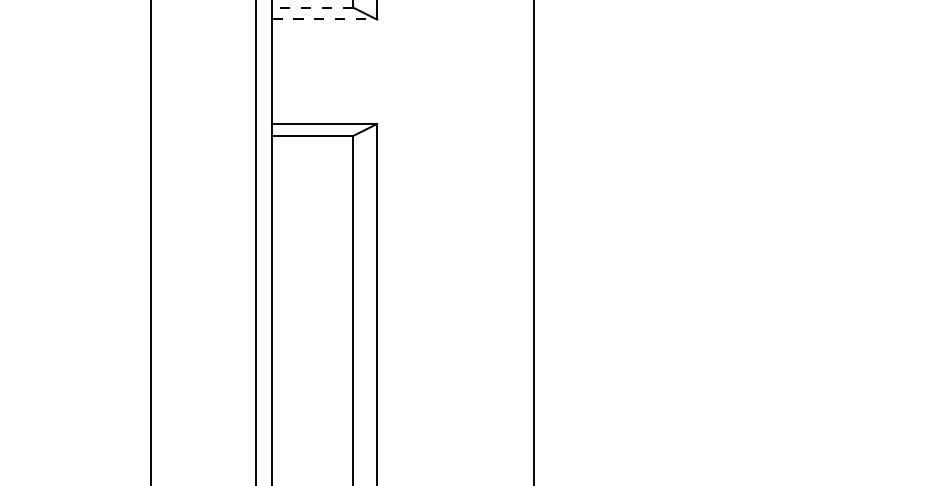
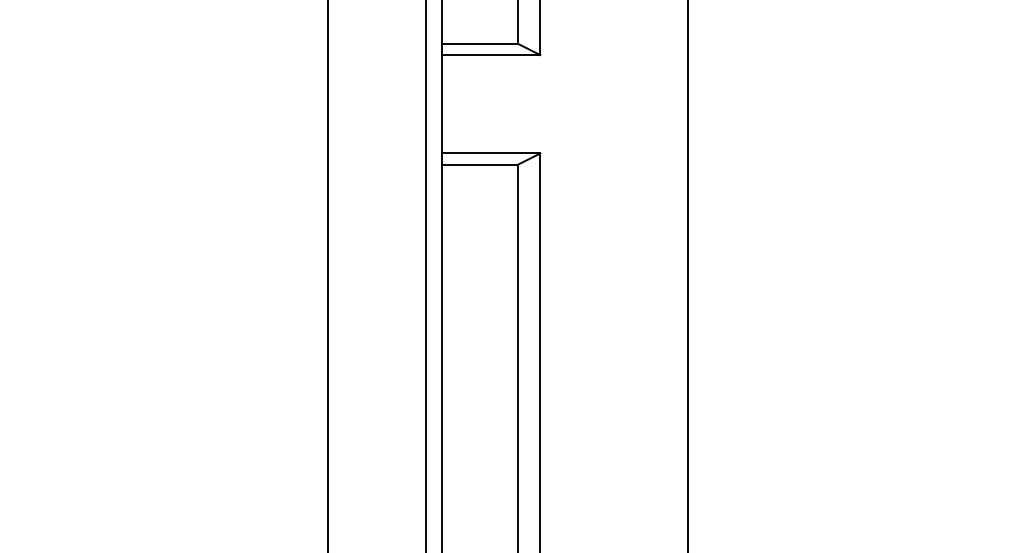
line: (312, 7) -> (479, 43), dashed -> solid
line: (324, 19) -> (491, 55), dashed -> solid

